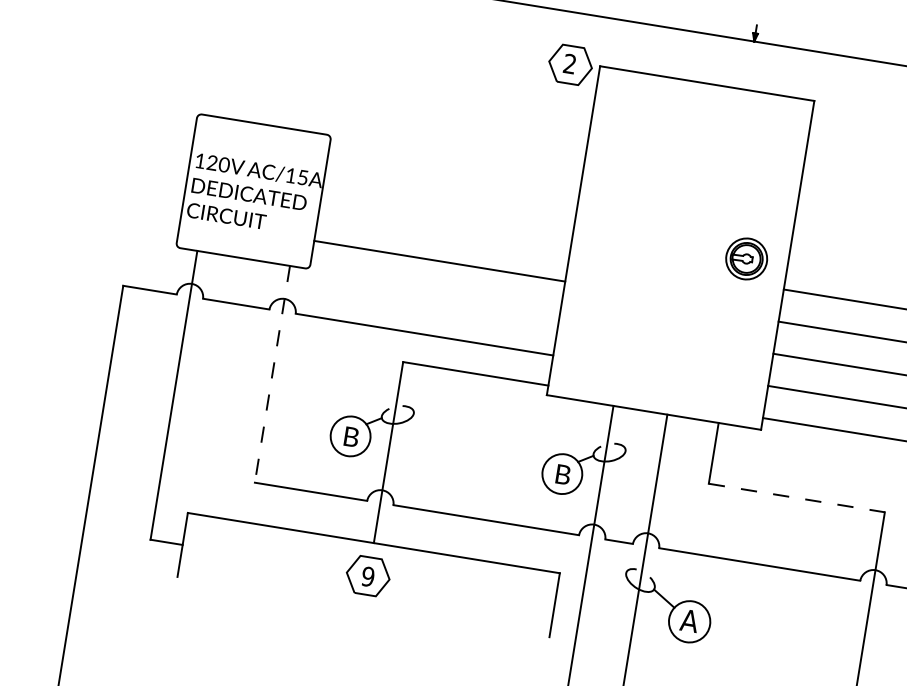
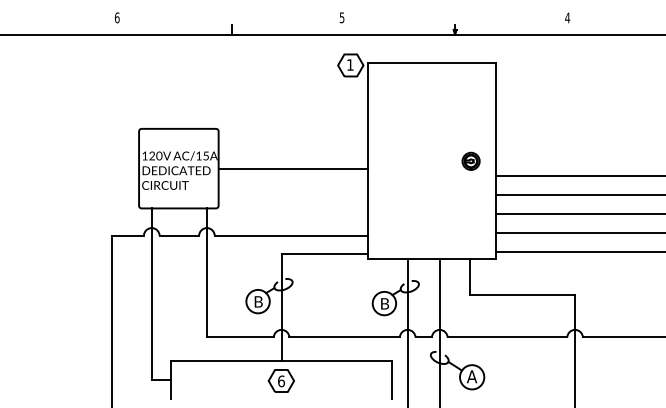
text: (570, 63) -> (350, 64), 2 -> 1
part: (745, 257) -> (470, 160), size x0.71
line: (440, 261) -> (293, 168), moved
line: (271, 373) -> (206, 272), dashed -> solid
line: (798, 498) -> (523, 295), dashed -> solid
text: (368, 576) -> (281, 381), 9 -> 6

